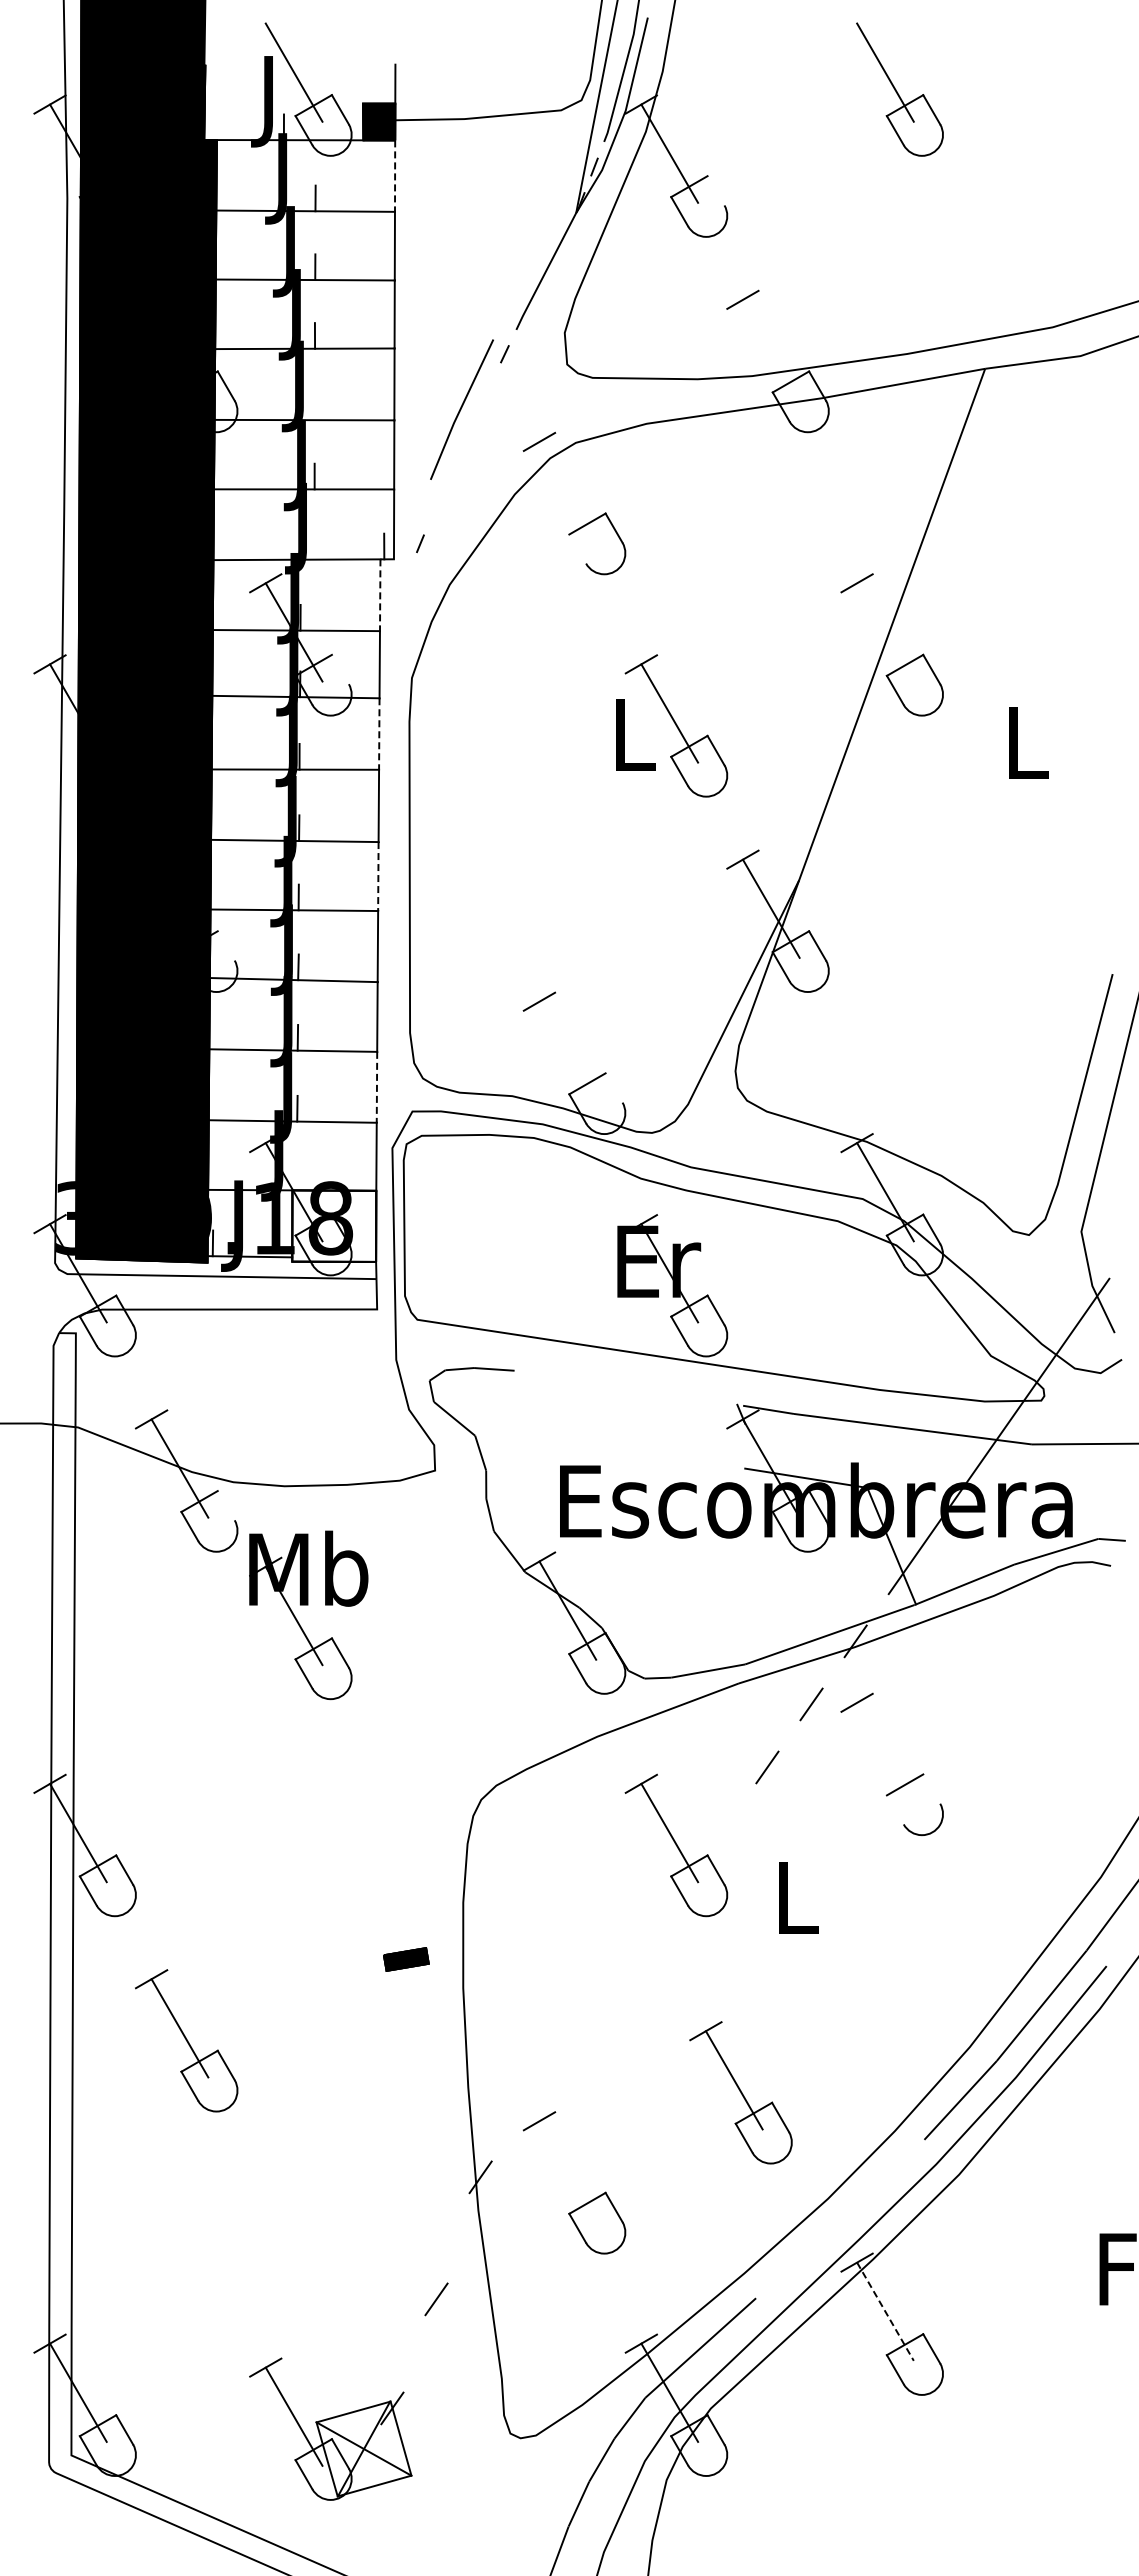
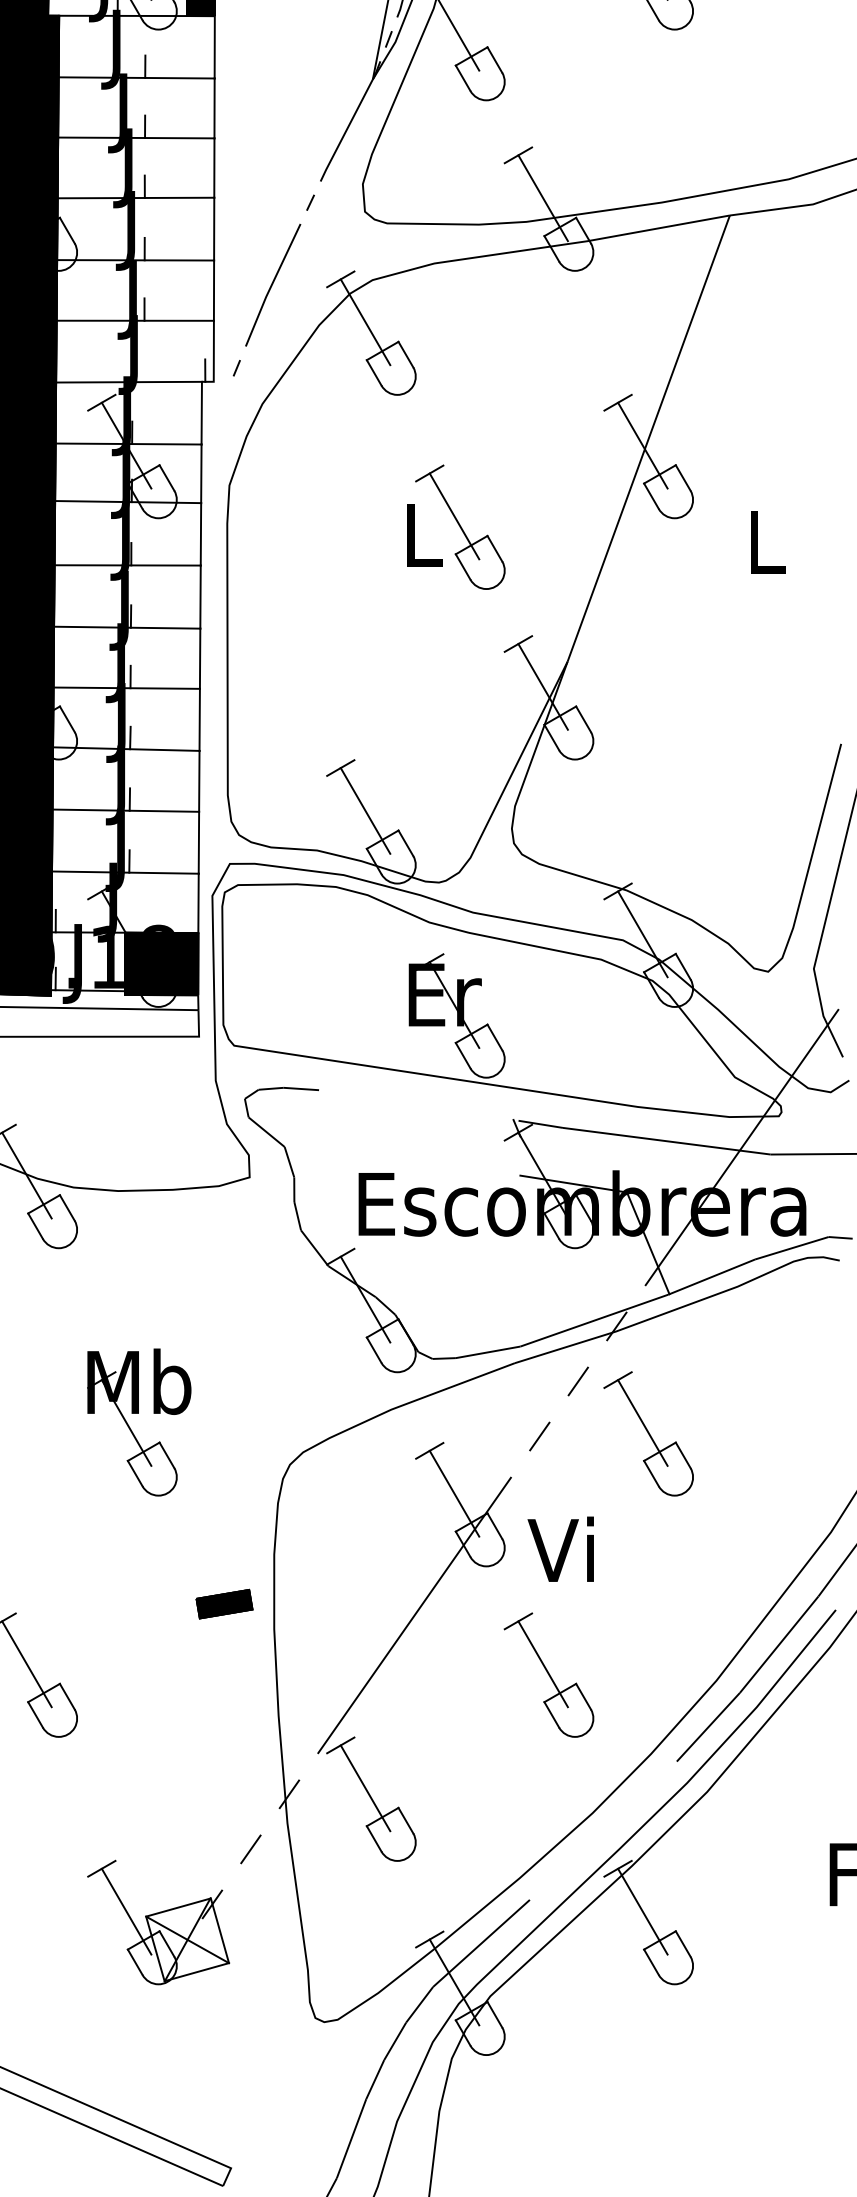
line: (395, 176) -> (215, 47), dashed -> solid
line: (715, 190) -> (494, 59), added
line: (770, 348) -> (542, 197), added
line: (314, 407) -> (144, 249), added
line: (461, 409) -> (272, 285), moved
line: (567, 491) -> (365, 322), added
line: (577, 548) -> (373, 372), added
line: (380, 595) -> (202, 413), dashed -> solid
line: (885, 632) -> (642, 445), added
line: (339, 669) -> (166, 478), added
line: (379, 734) -> (201, 534), dashed -> solid
line: (378, 877) -> (200, 659), dashed -> solid
line: (225, 945) -> (66, 718), added
line: (567, 1050) -> (365, 810), added
line: (376, 1087) -> (198, 842), dashed -> solid
line: (613, 1087) -> (405, 842), added
line: (212, 1176) -> (55, 920), added
fill: (334, 1225) -> (161, 963), added
line: (225, 1505) -> (66, 1207), added
part: (308, 1605) -> (139, 1413), moved
line: (885, 1751) -> (642, 1422), added
line: (931, 1788) -> (683, 1454), added
line: (894, 1809) -> (650, 1473), added
text: (791, 1896) -> (560, 1549), L -> Vi
part: (406, 1959) -> (224, 1604), size x1.43
line: (623, 1972) -> (414, 1615), added
part: (740, 2092) -> (548, 1674), moved
line: (567, 2170) -> (365, 1788), added
line: (436, 2299) -> (250, 1849), moved
line: (885, 2311) -> (642, 1911), dashed -> solid
part: (330, 2428) -> (158, 1921), moved

